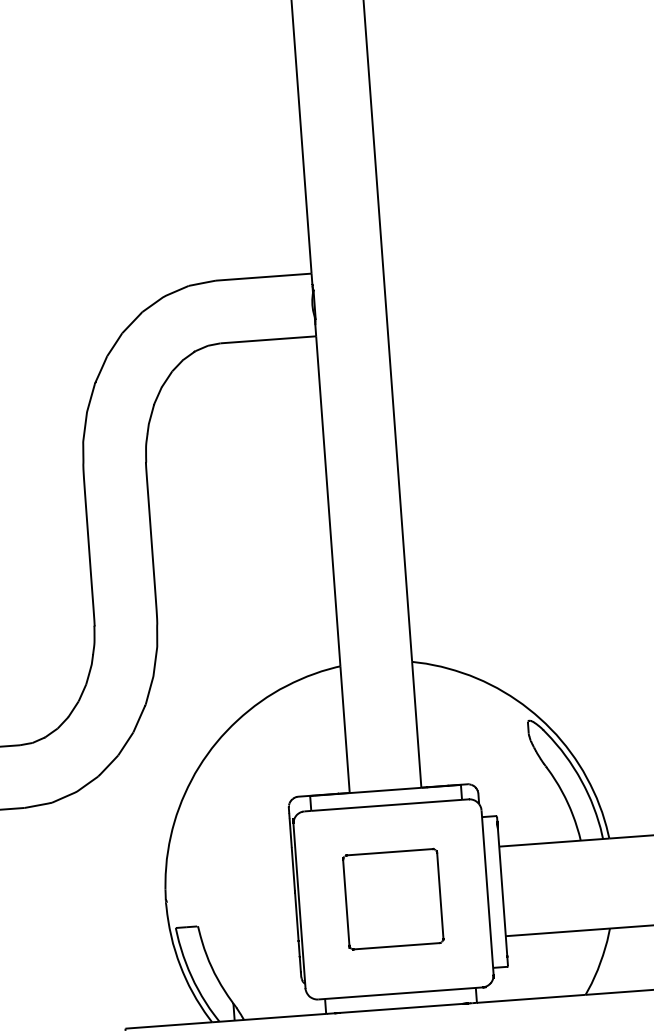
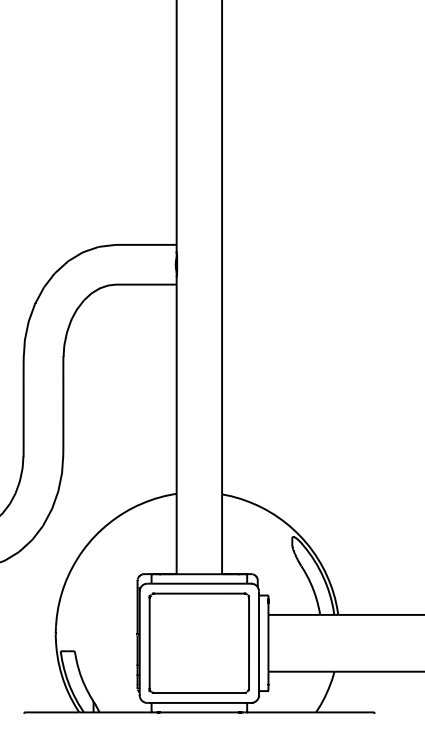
part: (392, 898) -> (198, 642), size x1.67

